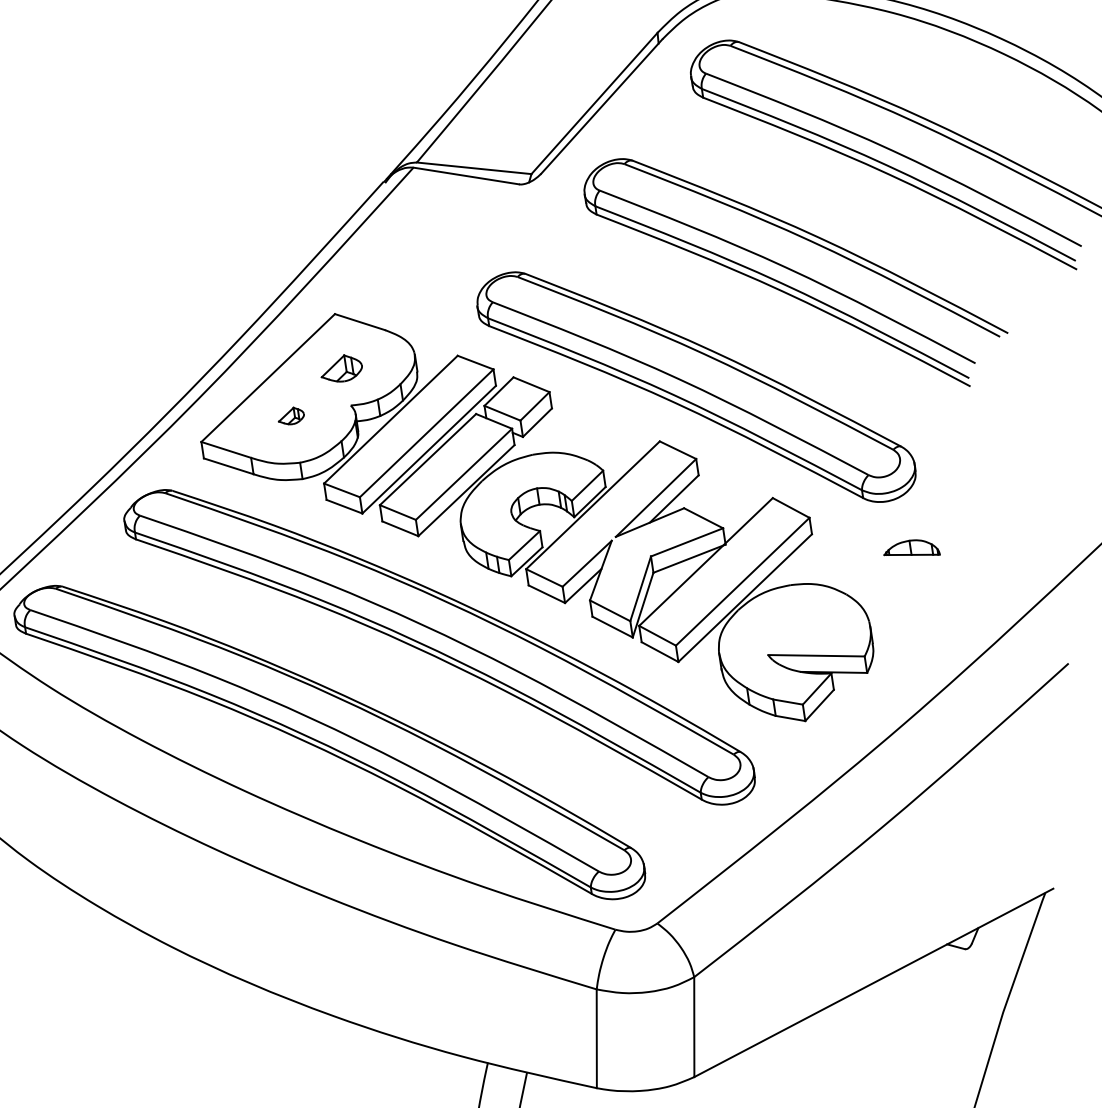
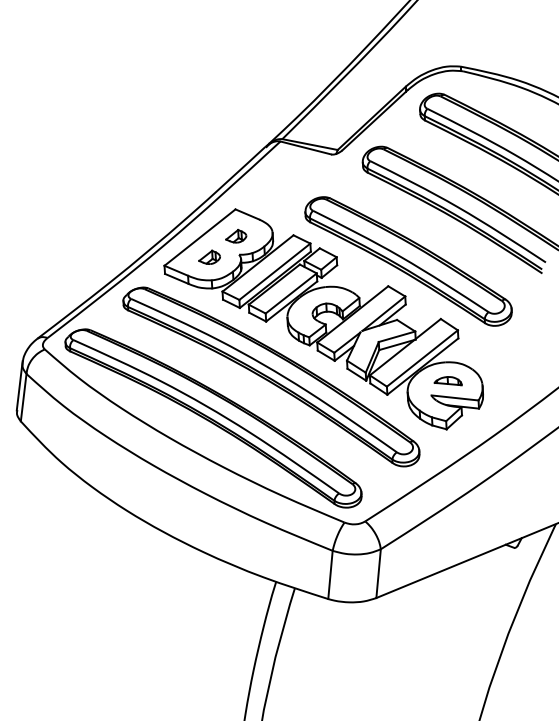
part: (290, 414) -> (209, 256), size x1.67
part: (910, 549) -> (447, 381), moved

